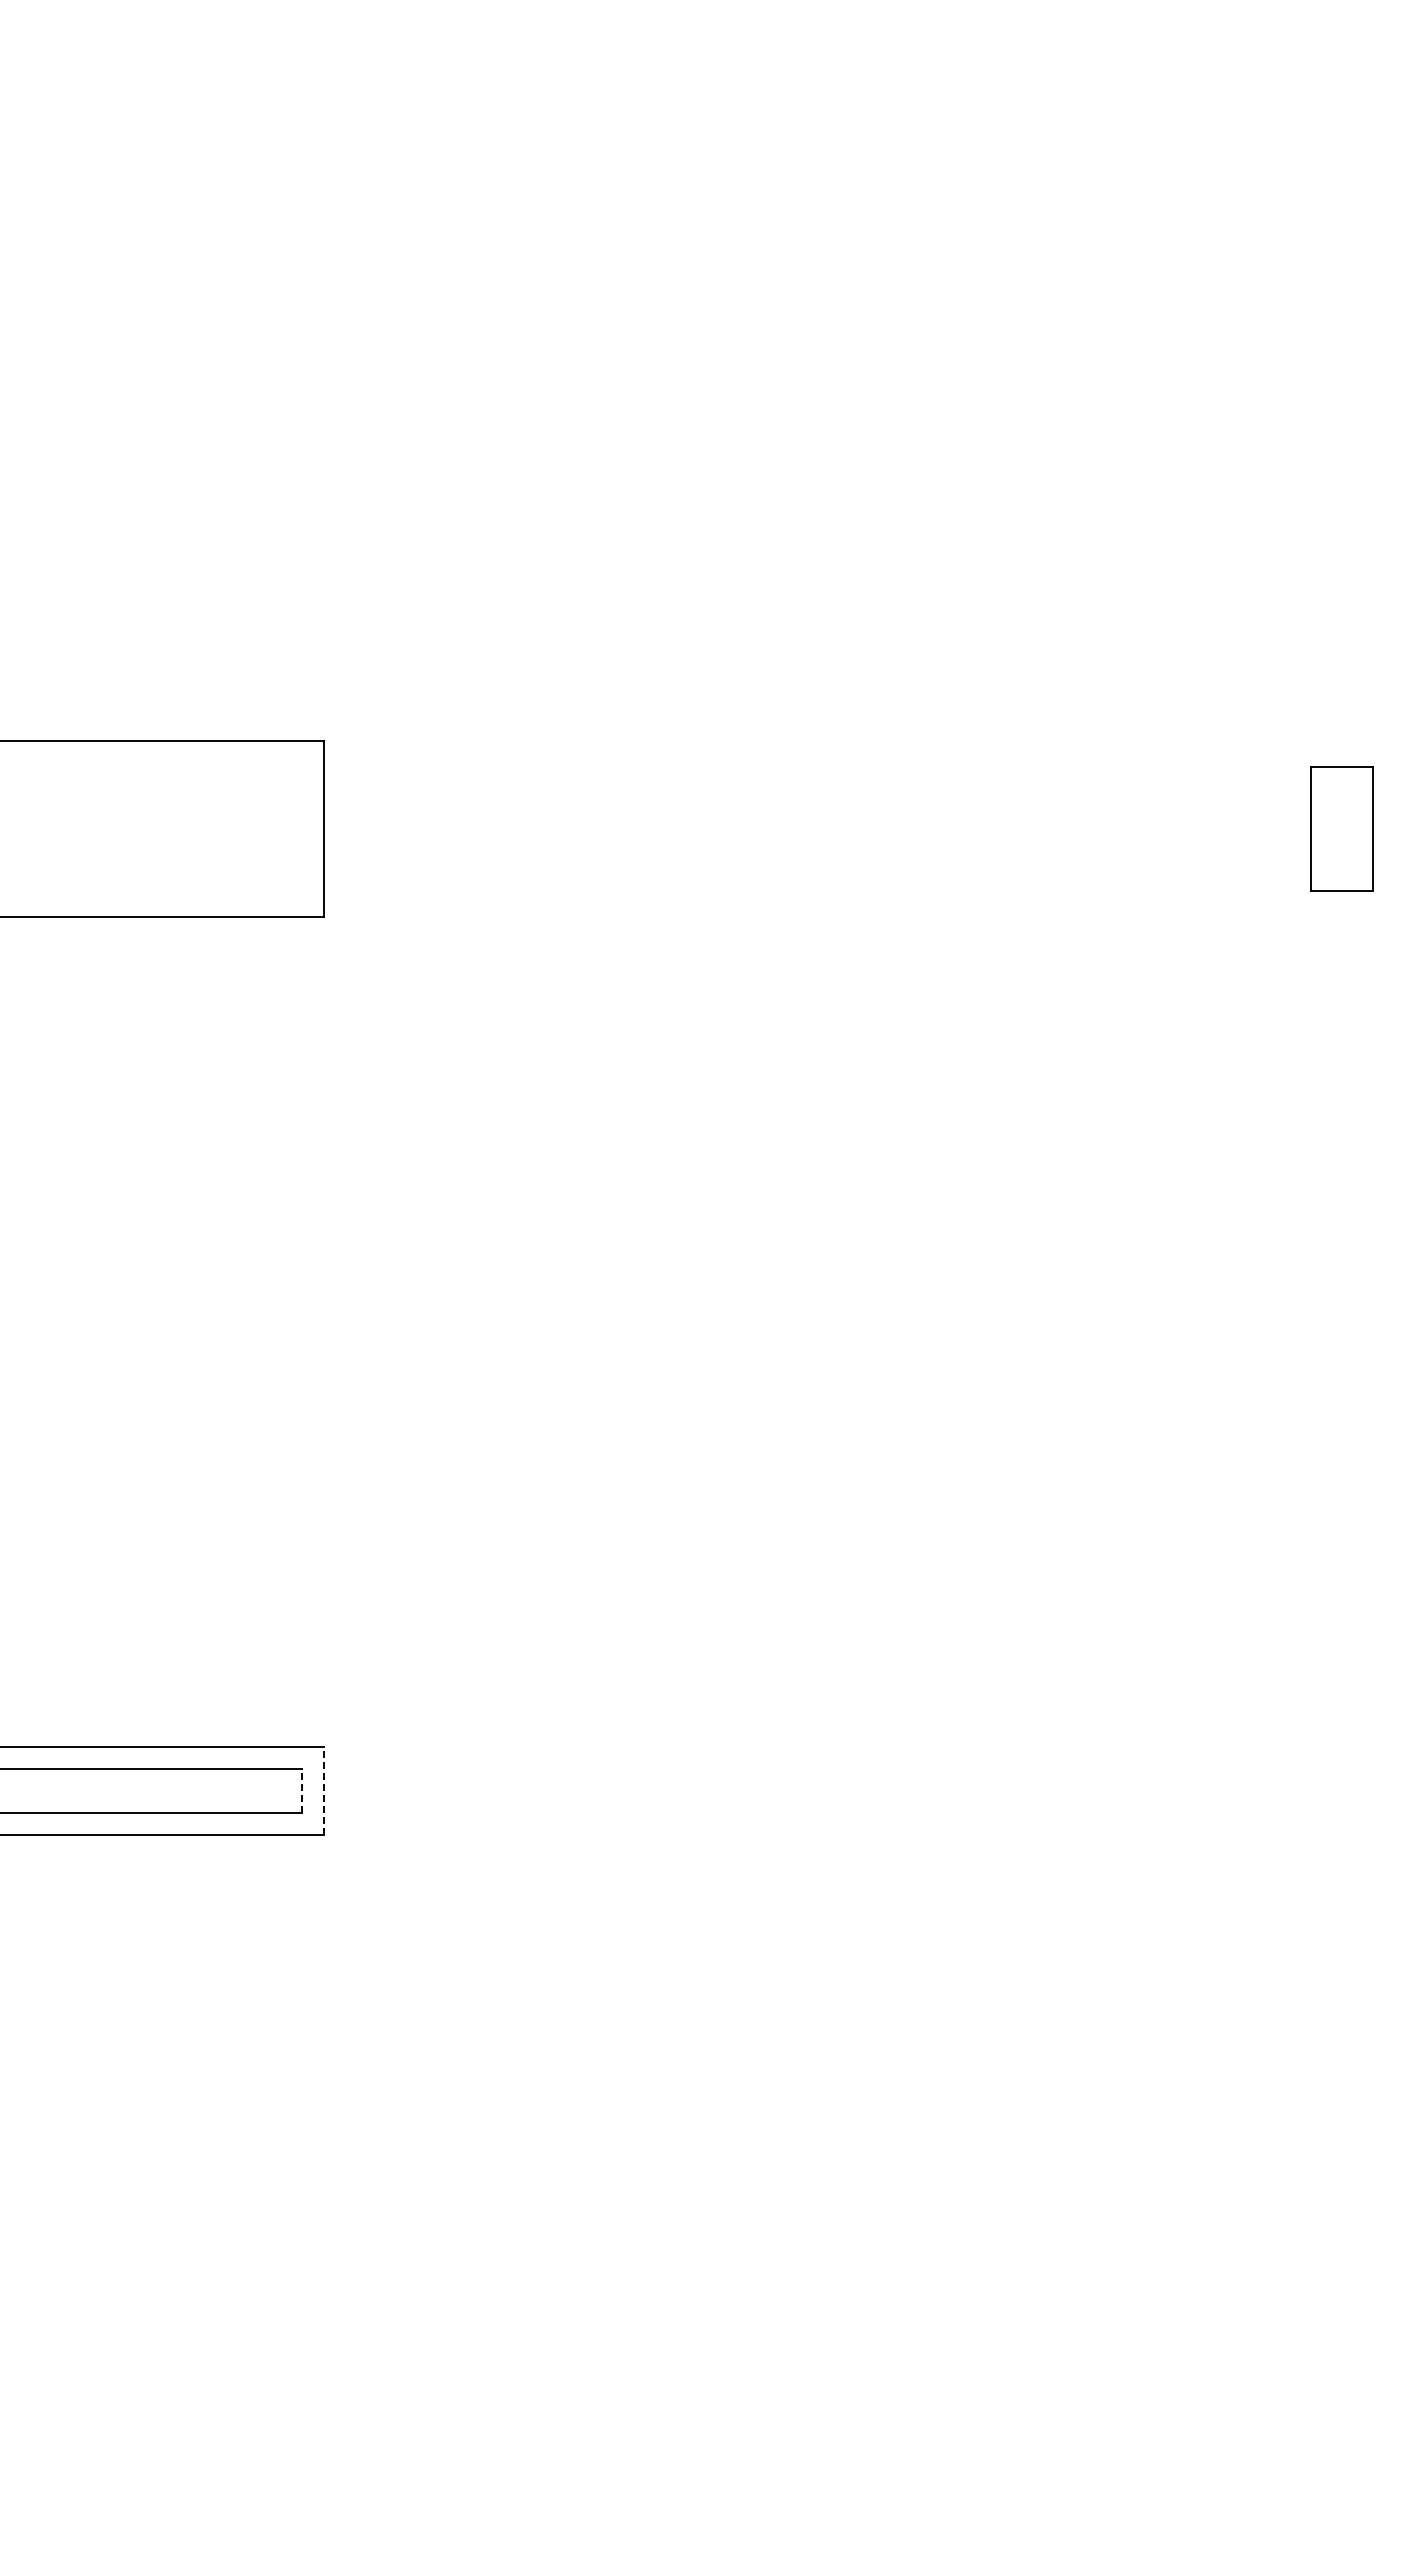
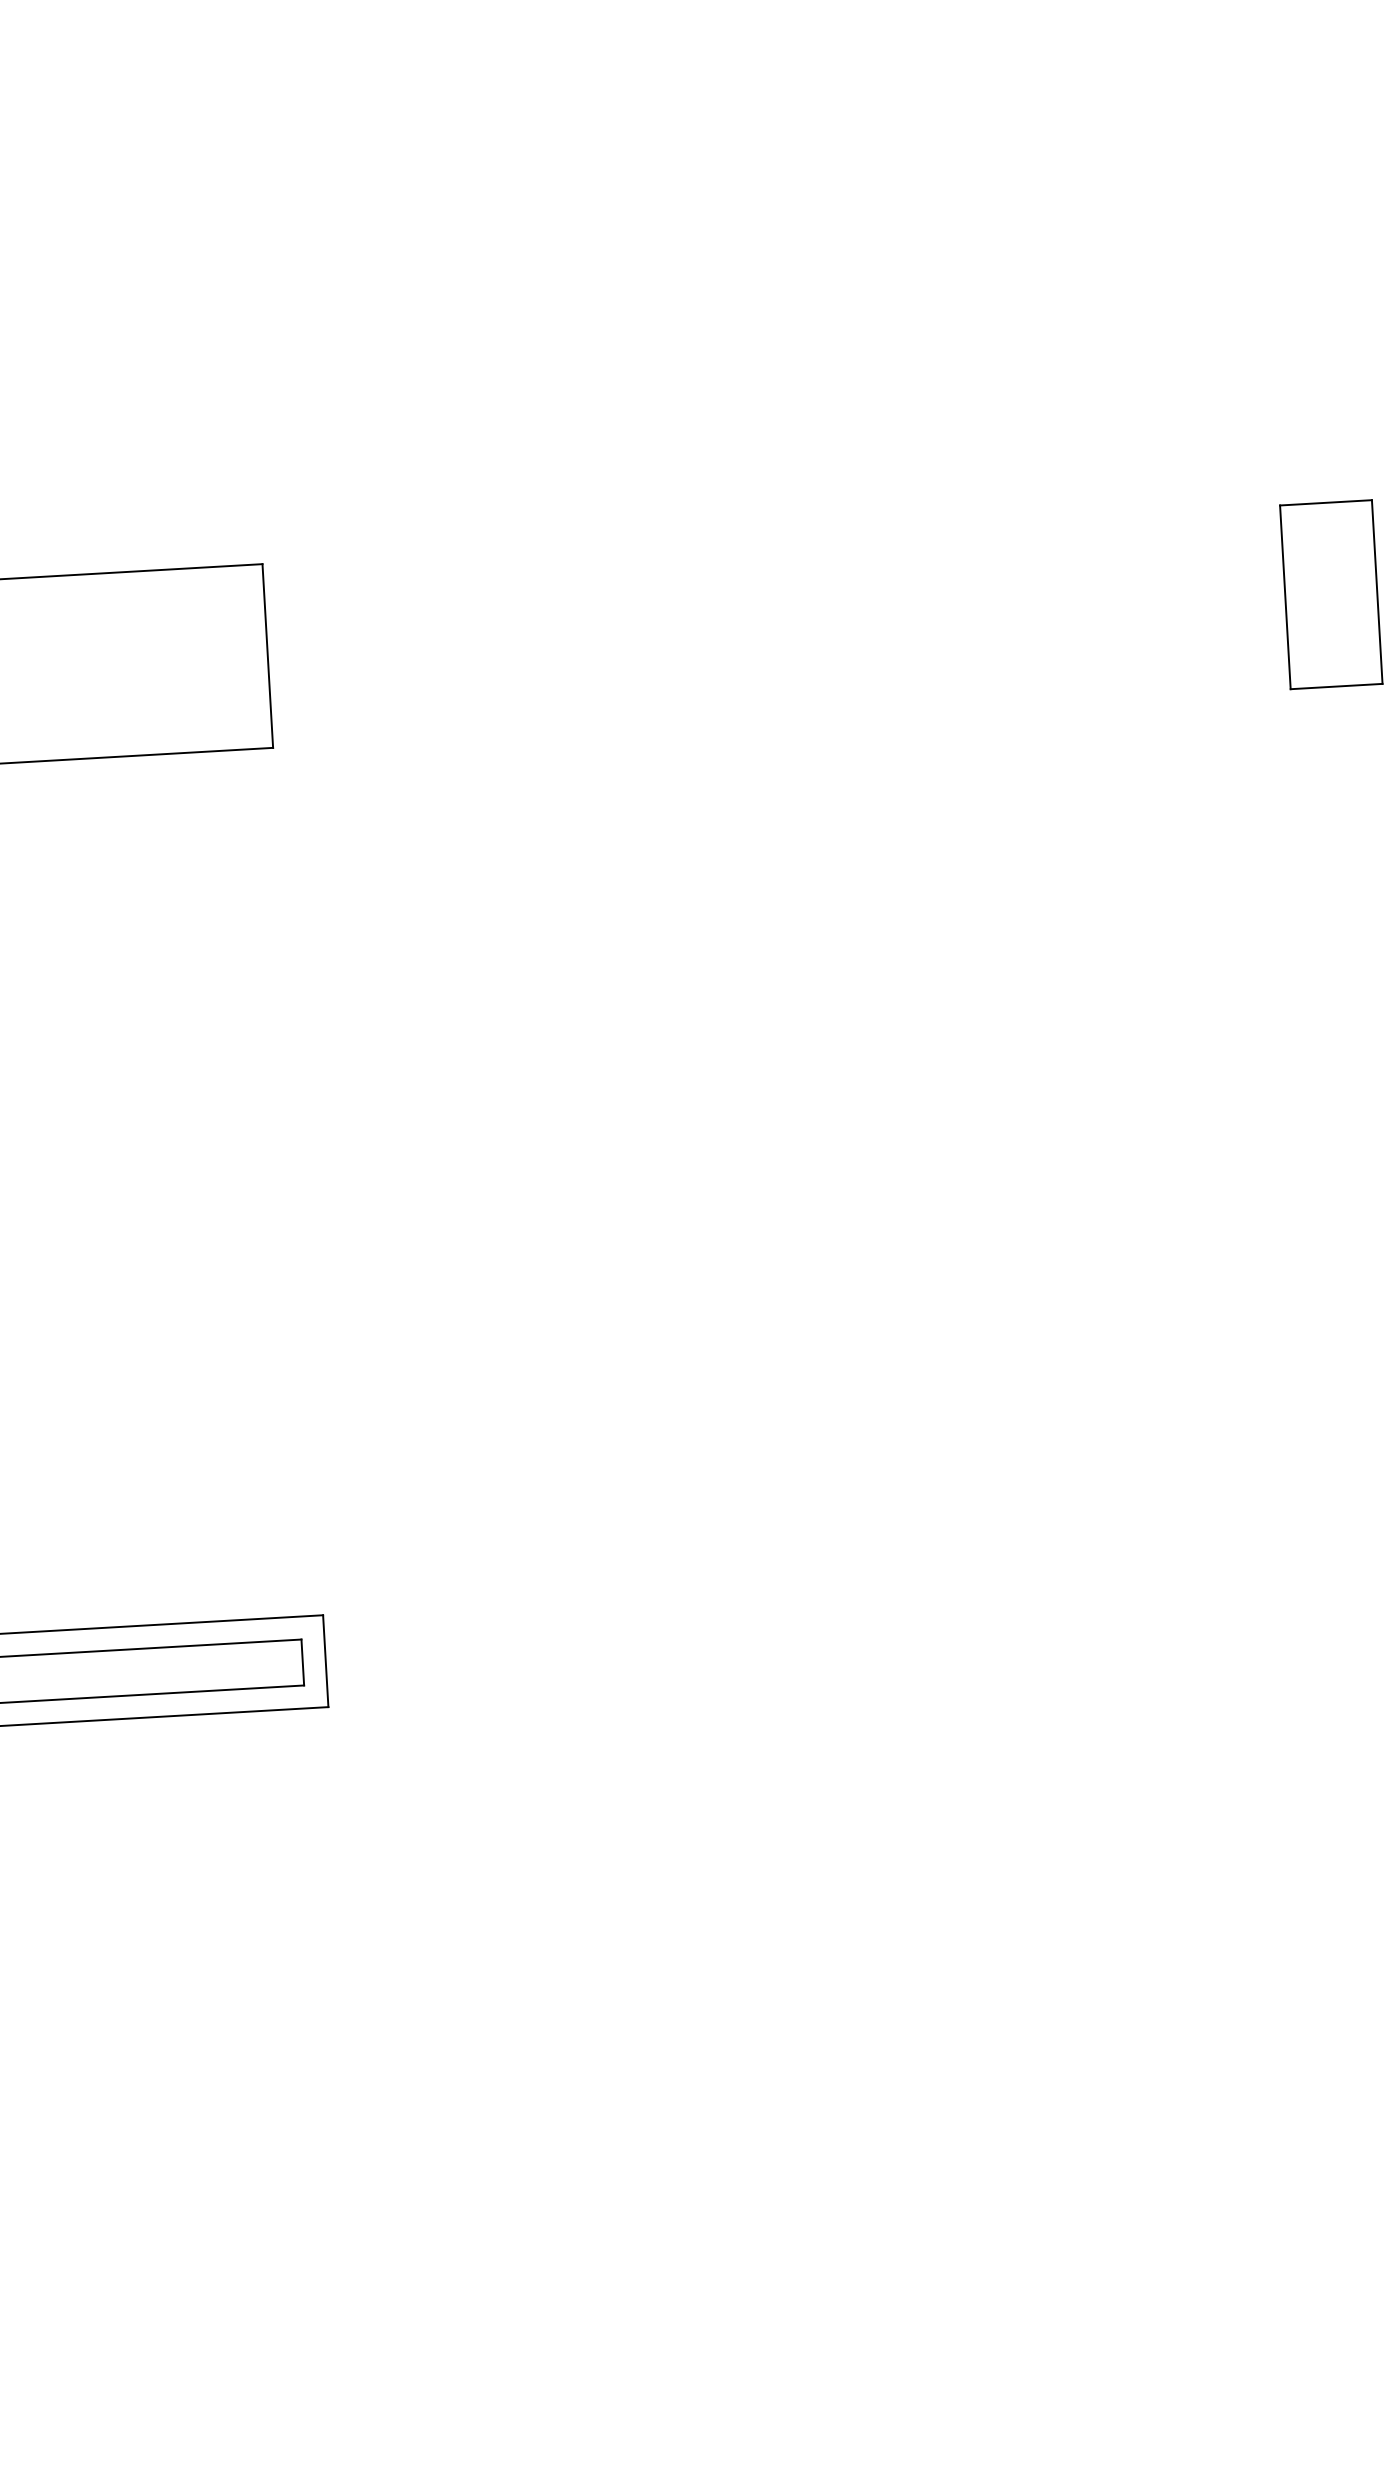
part: (1341, 828) -> (1330, 594), size x1.43
line: (302, 1790) -> (303, 1661), dashed -> solid
line: (324, 1790) -> (326, 1660), dashed -> solid

